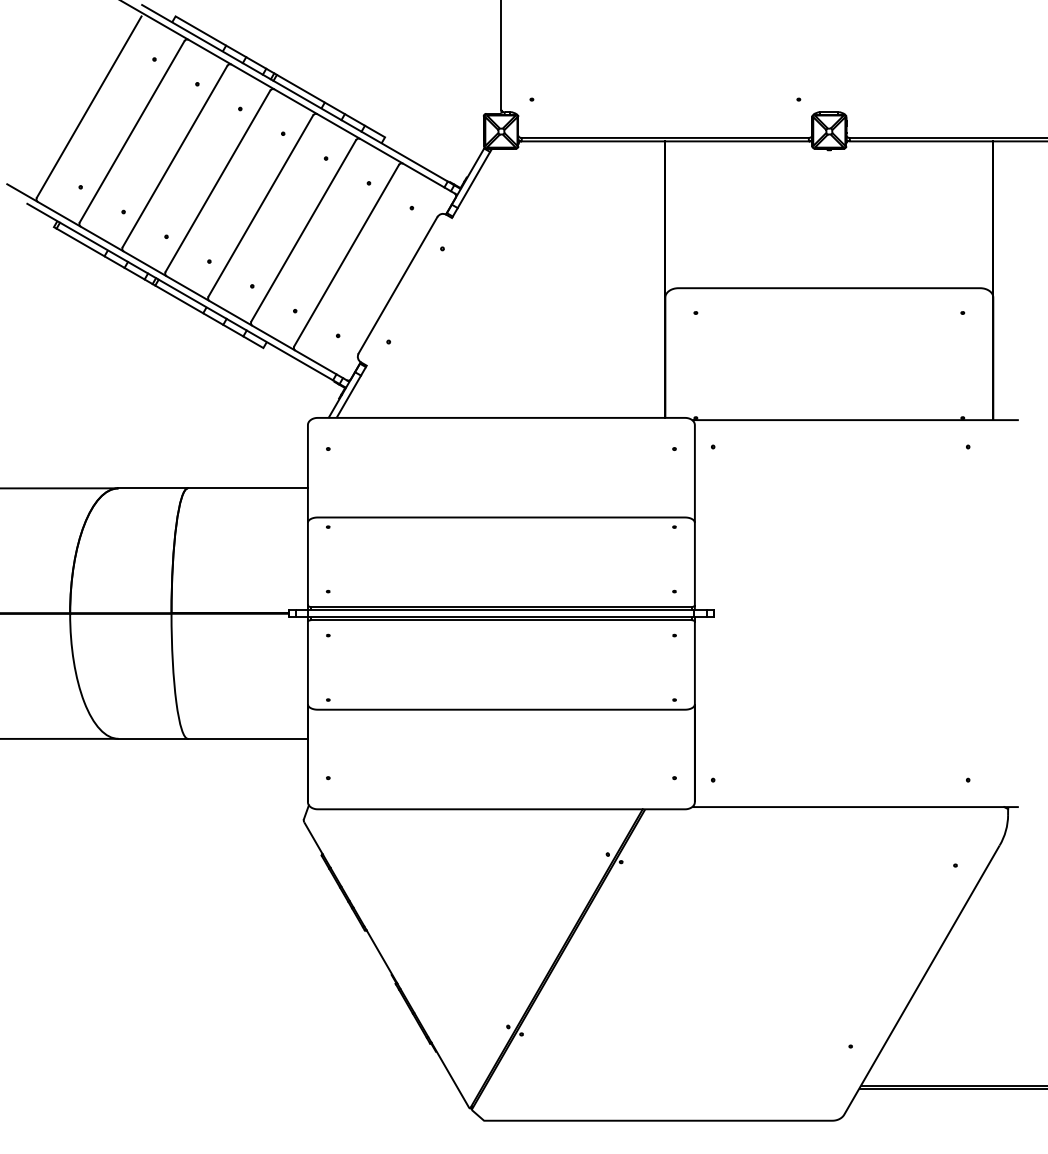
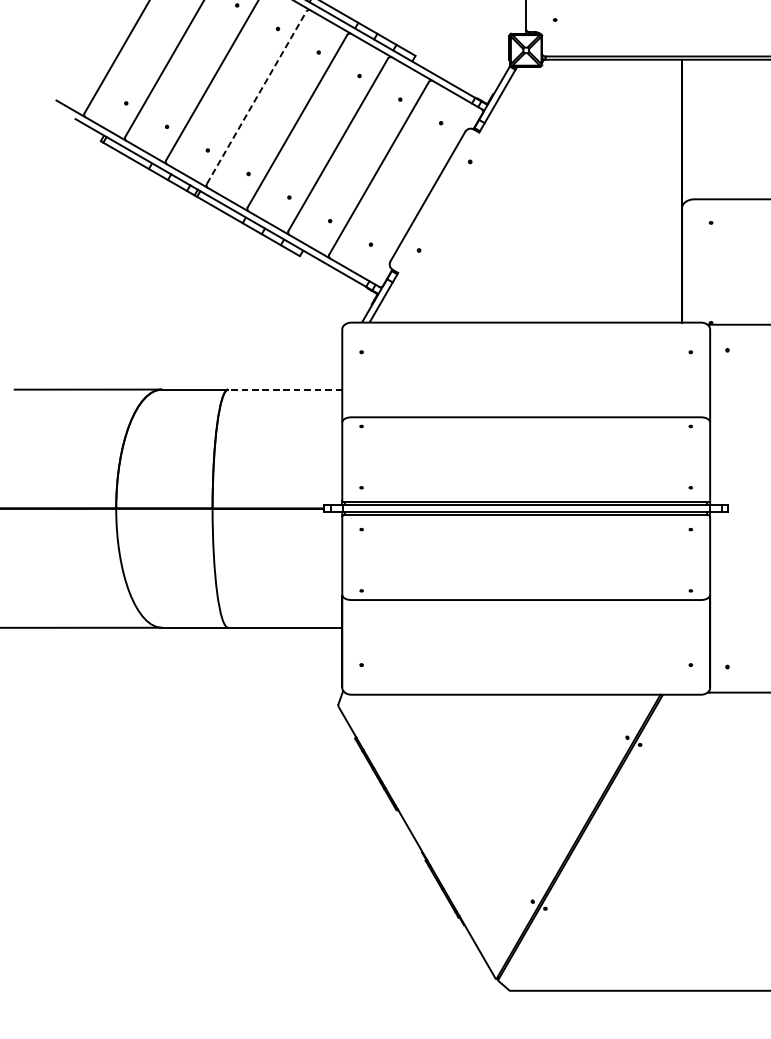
line: (217, 181) -> (256, 97), solid -> dashed
line: (247, 488) -> (284, 389), solid -> dashed

